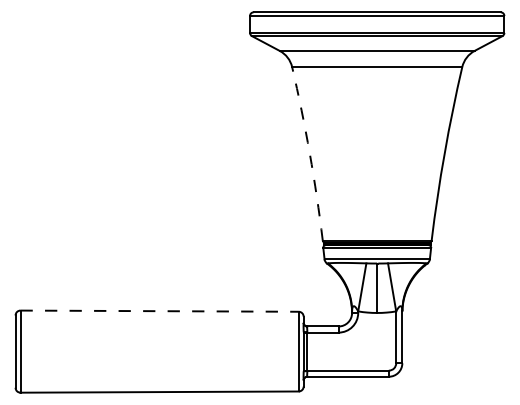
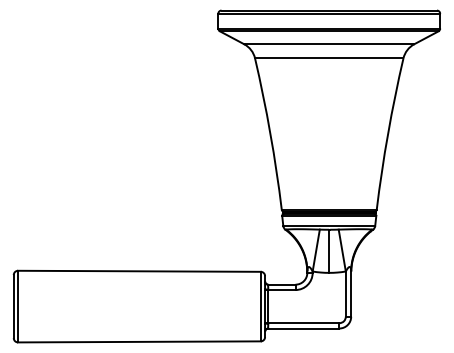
arc: (309, 153) -> (270, 133), dashed -> solid
line: (160, 311) -> (140, 271), dashed -> solid

